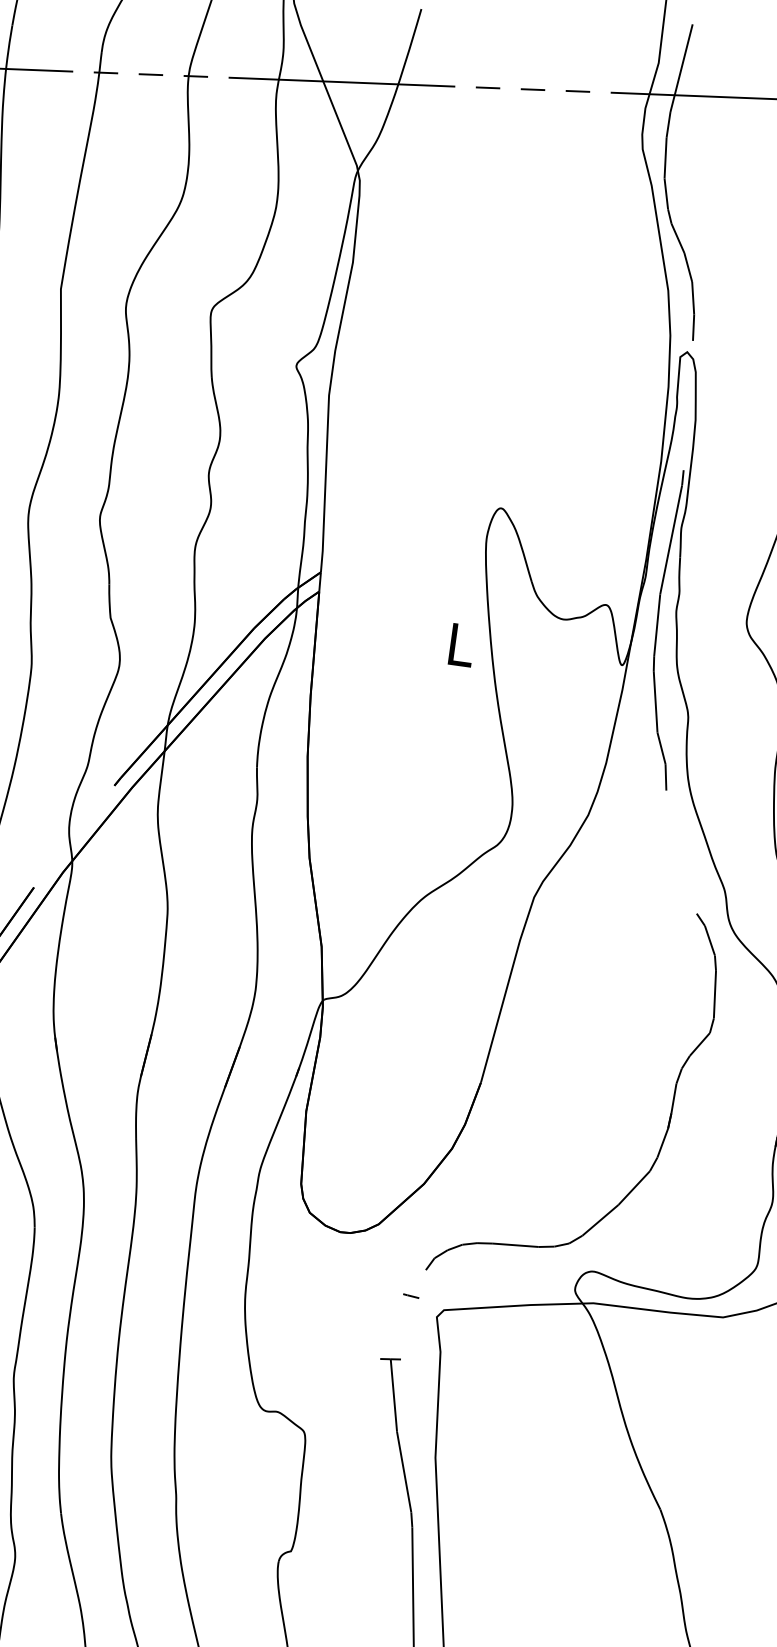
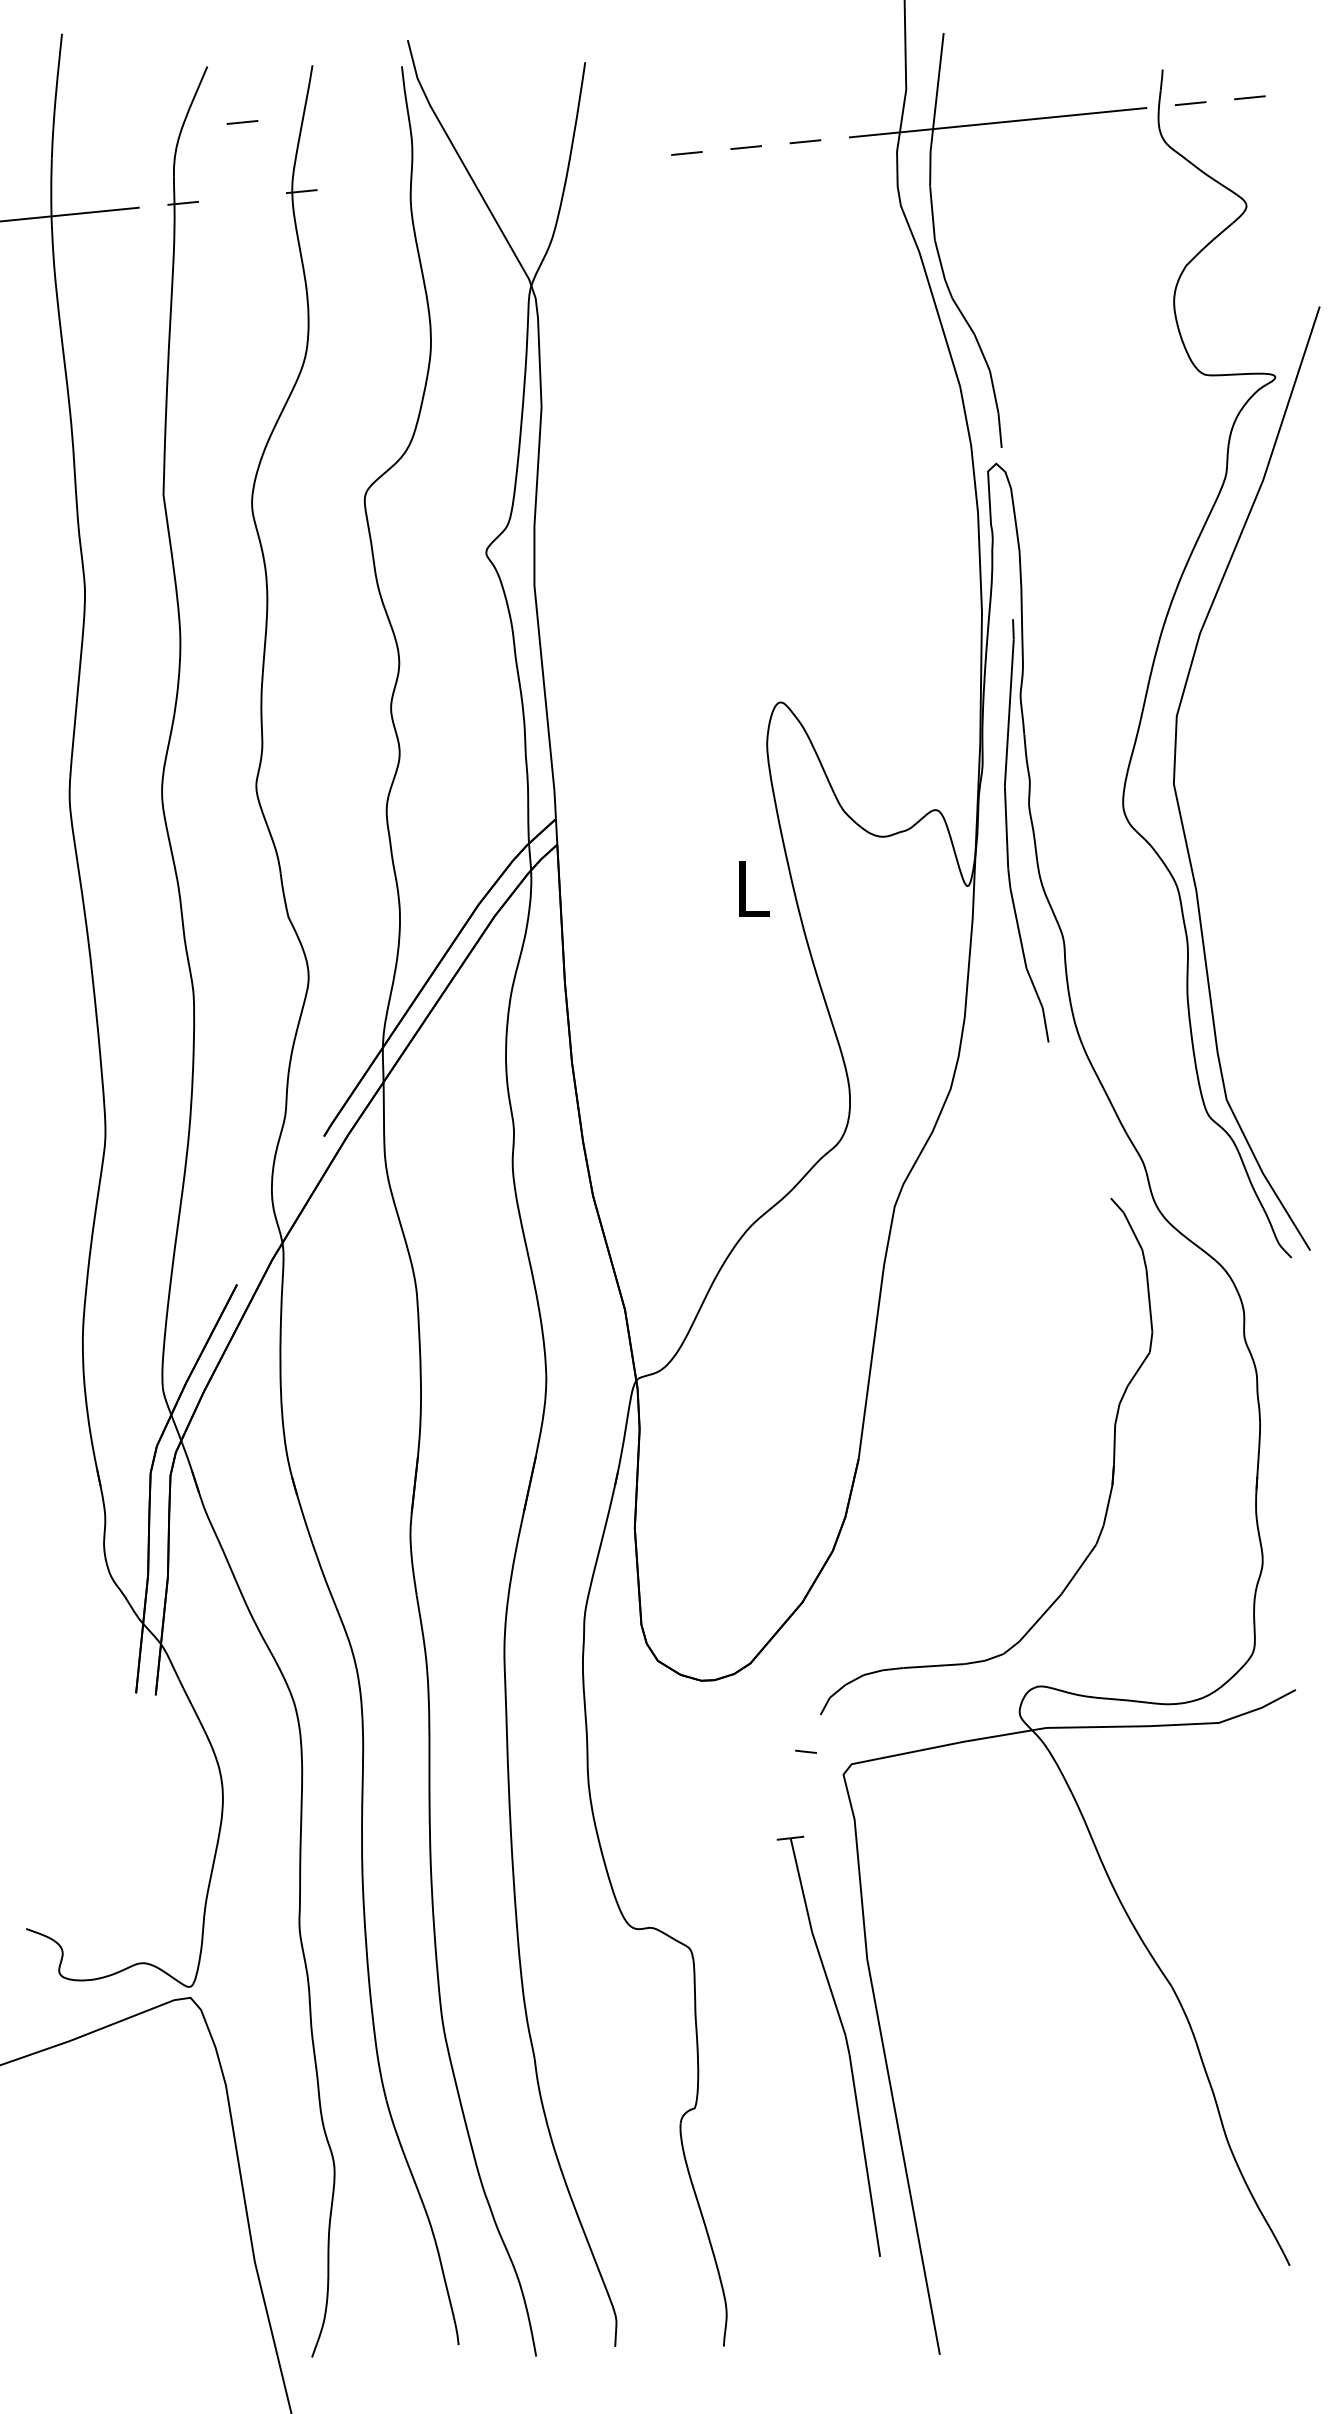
line: (150, 74) -> (242, 122), moved
line: (342, 82) -> (494, 172), removed

